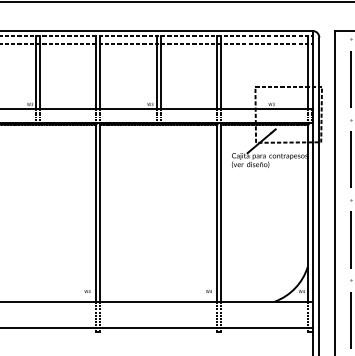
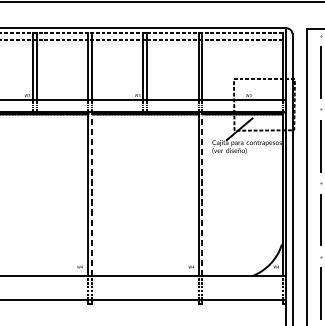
line: (100, 212) -> (91, 194), solid -> dashed
line: (221, 212) -> (202, 194), solid -> dashed

